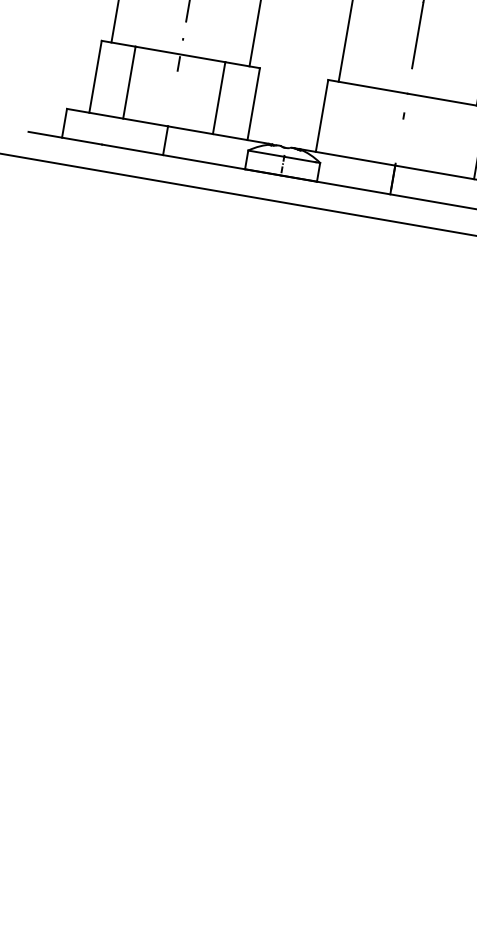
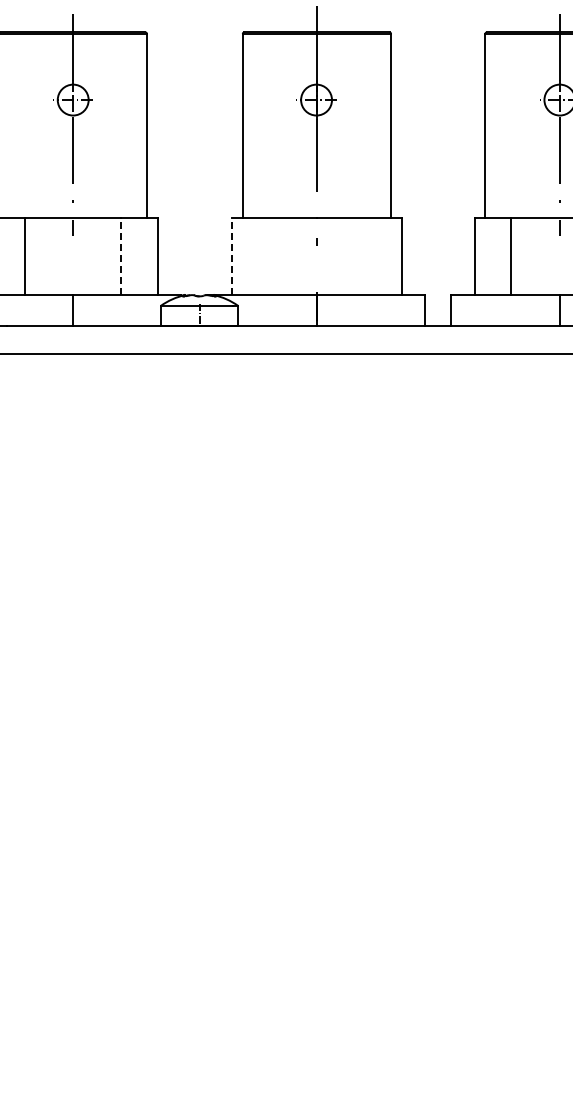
line: (219, 98) -> (121, 256), solid -> dashed
line: (321, 115) -> (231, 256), solid -> dashed

